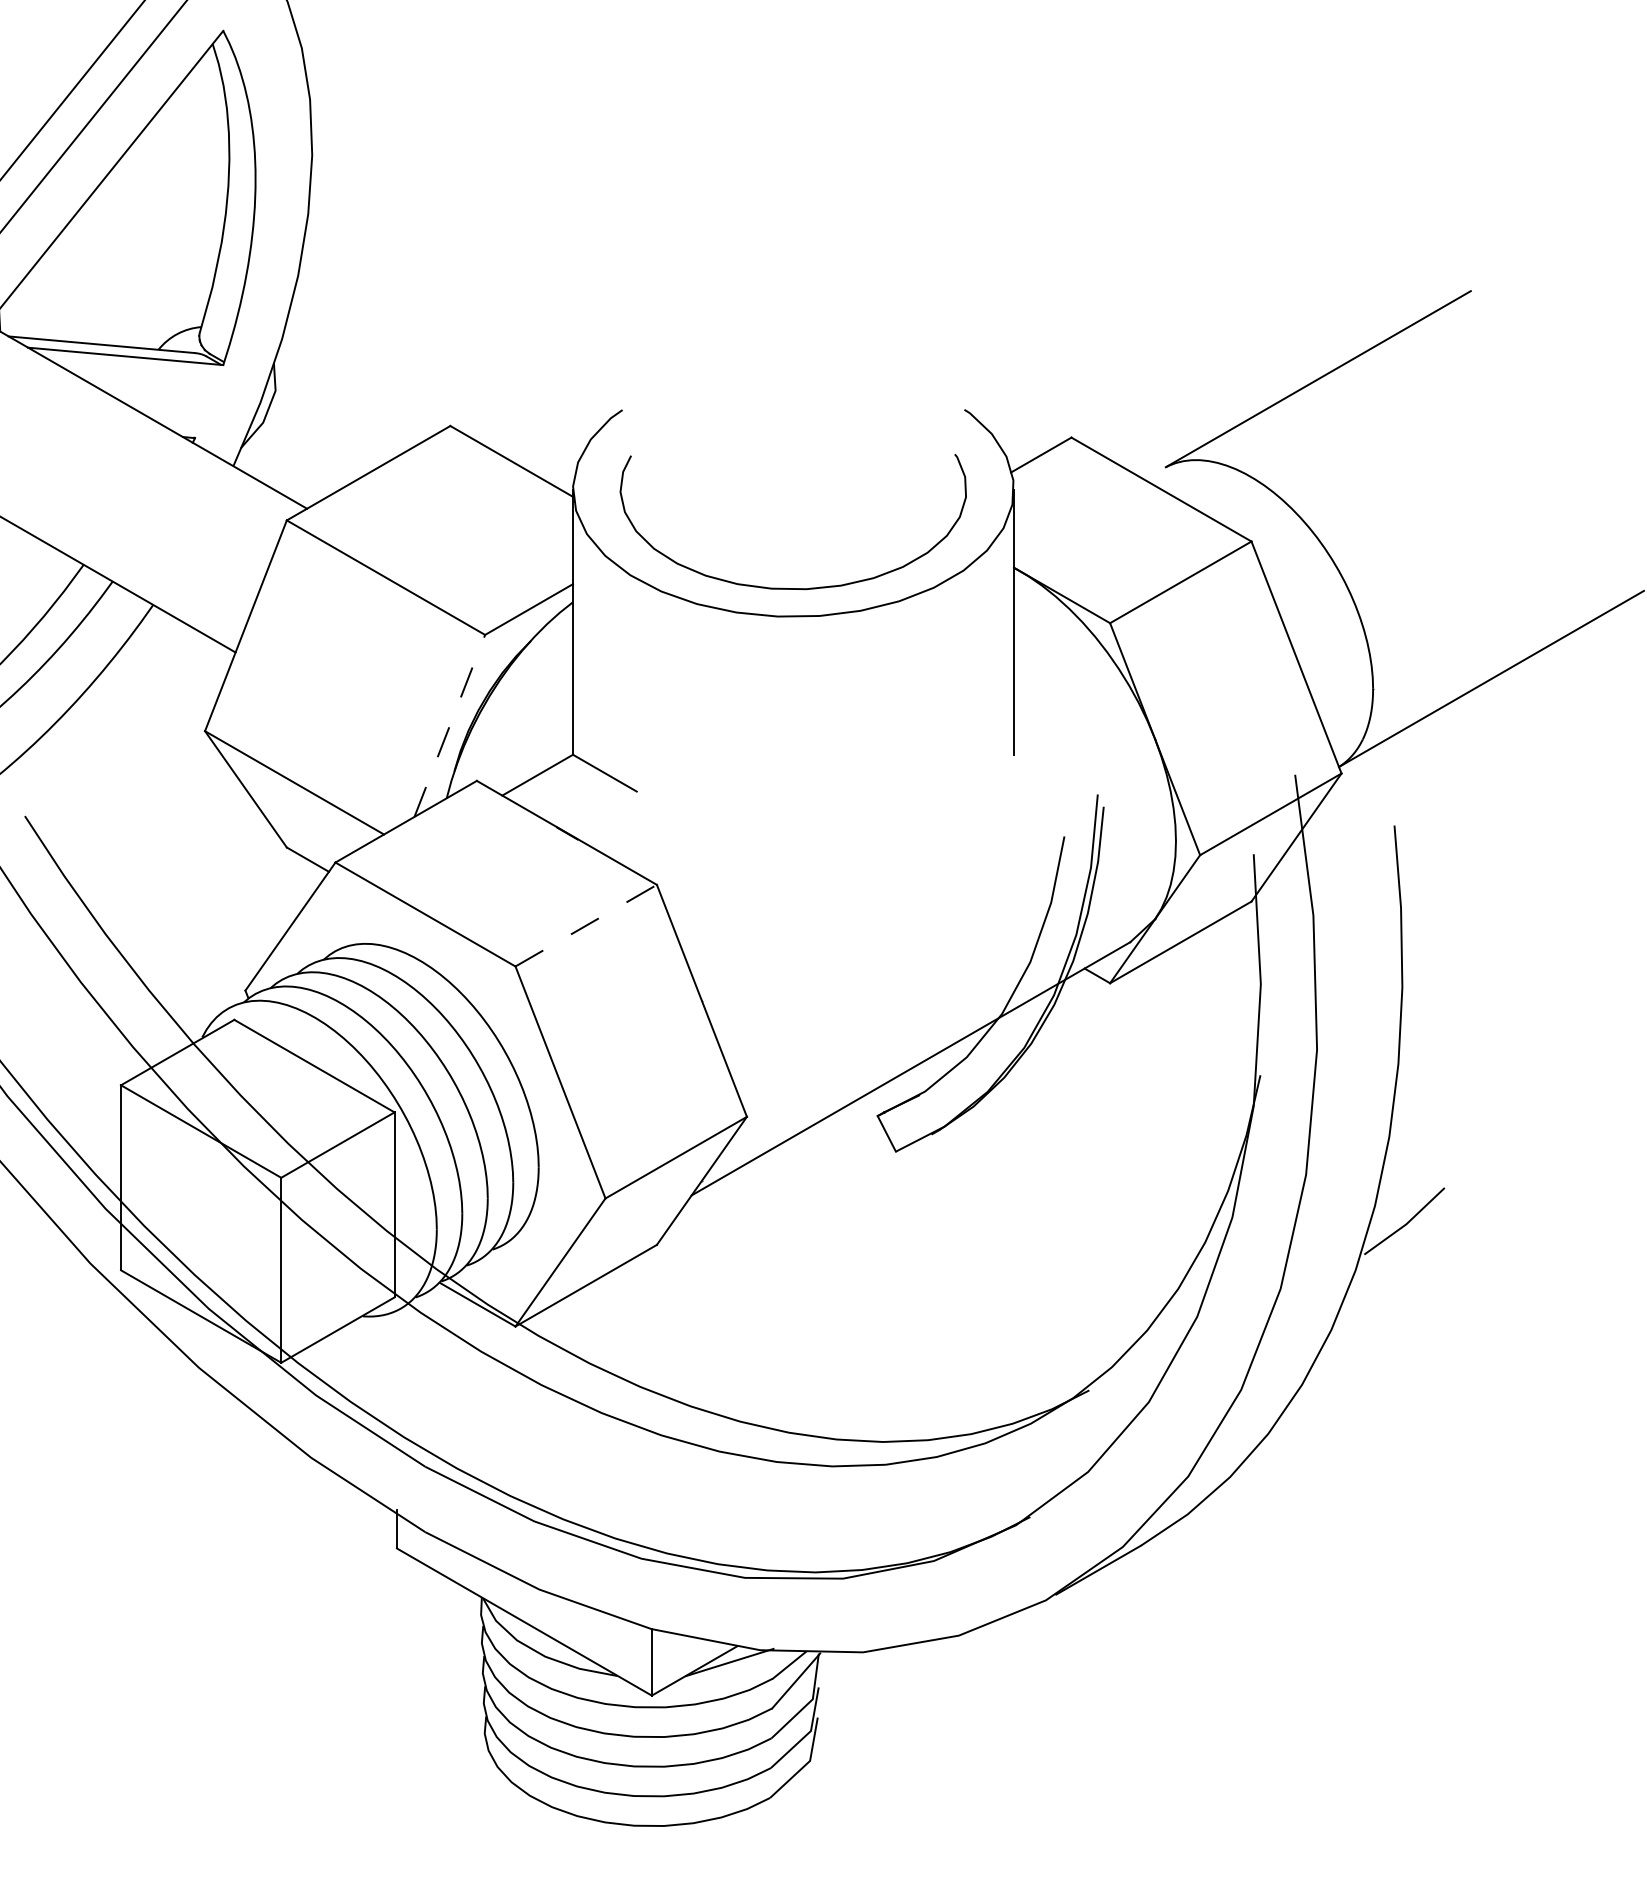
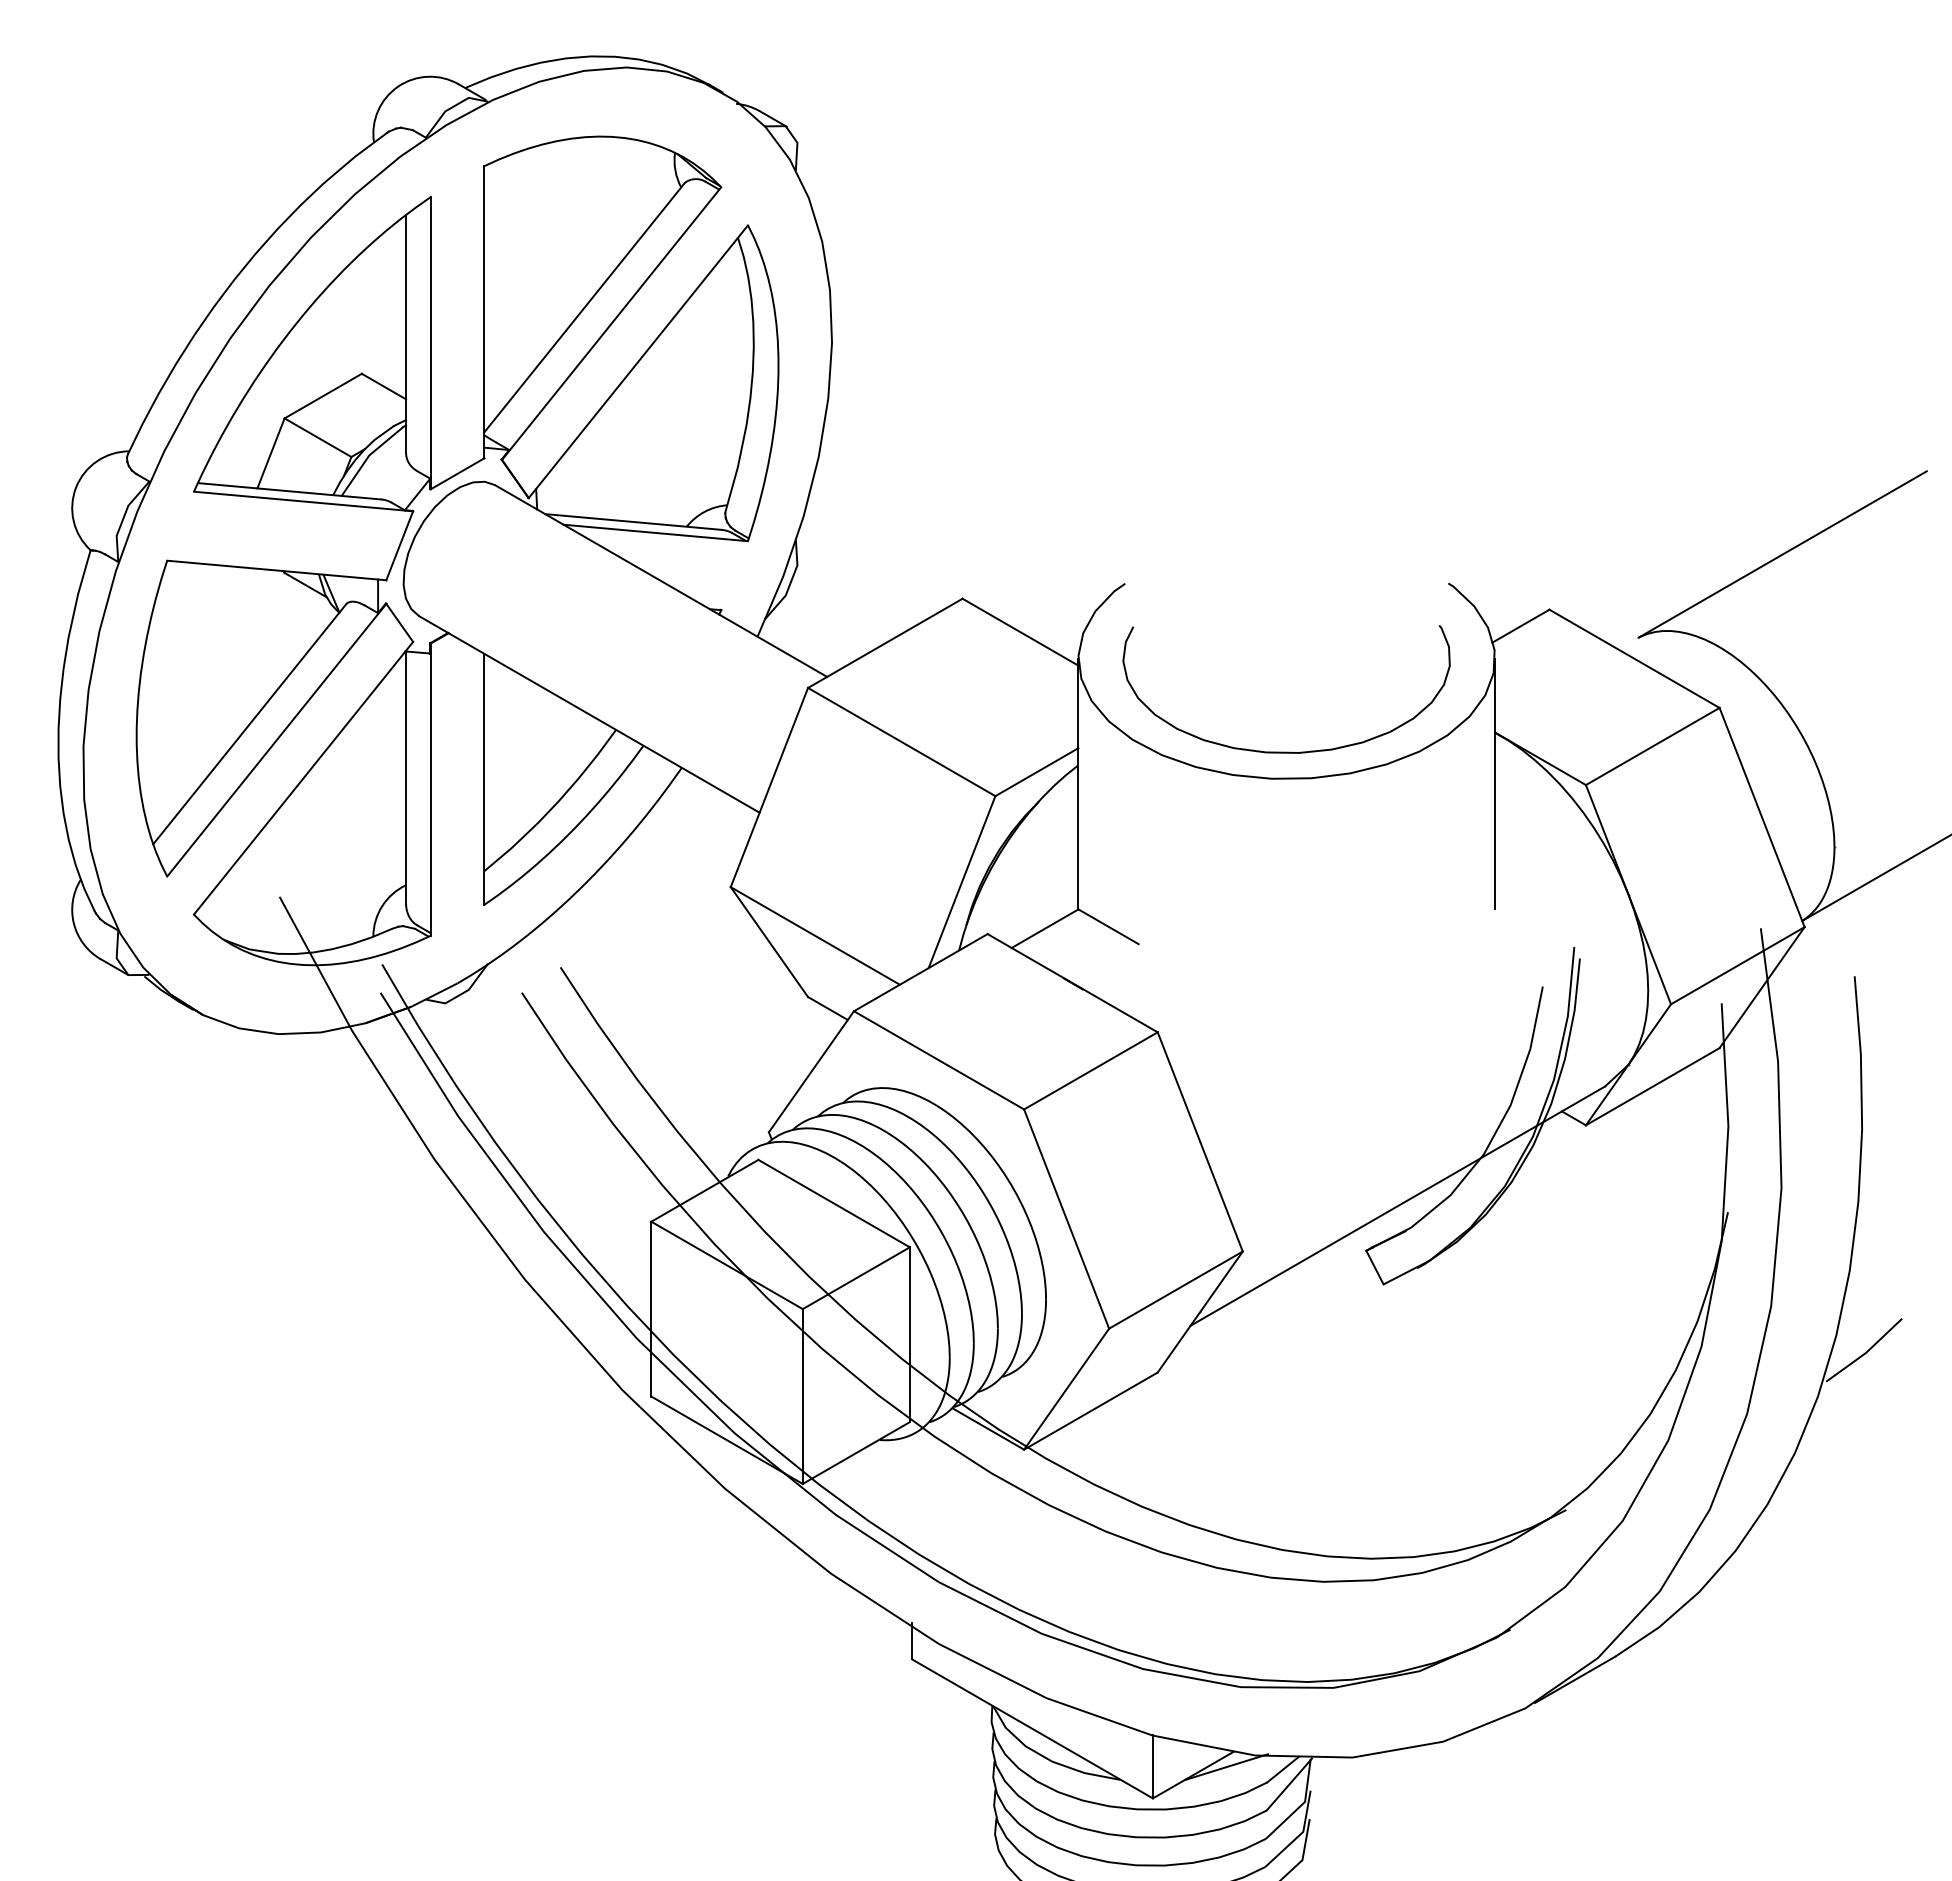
line: (450, 725) -> (962, 881), dashed -> solid
line: (586, 925) -> (1091, 1070), dashed -> solid

